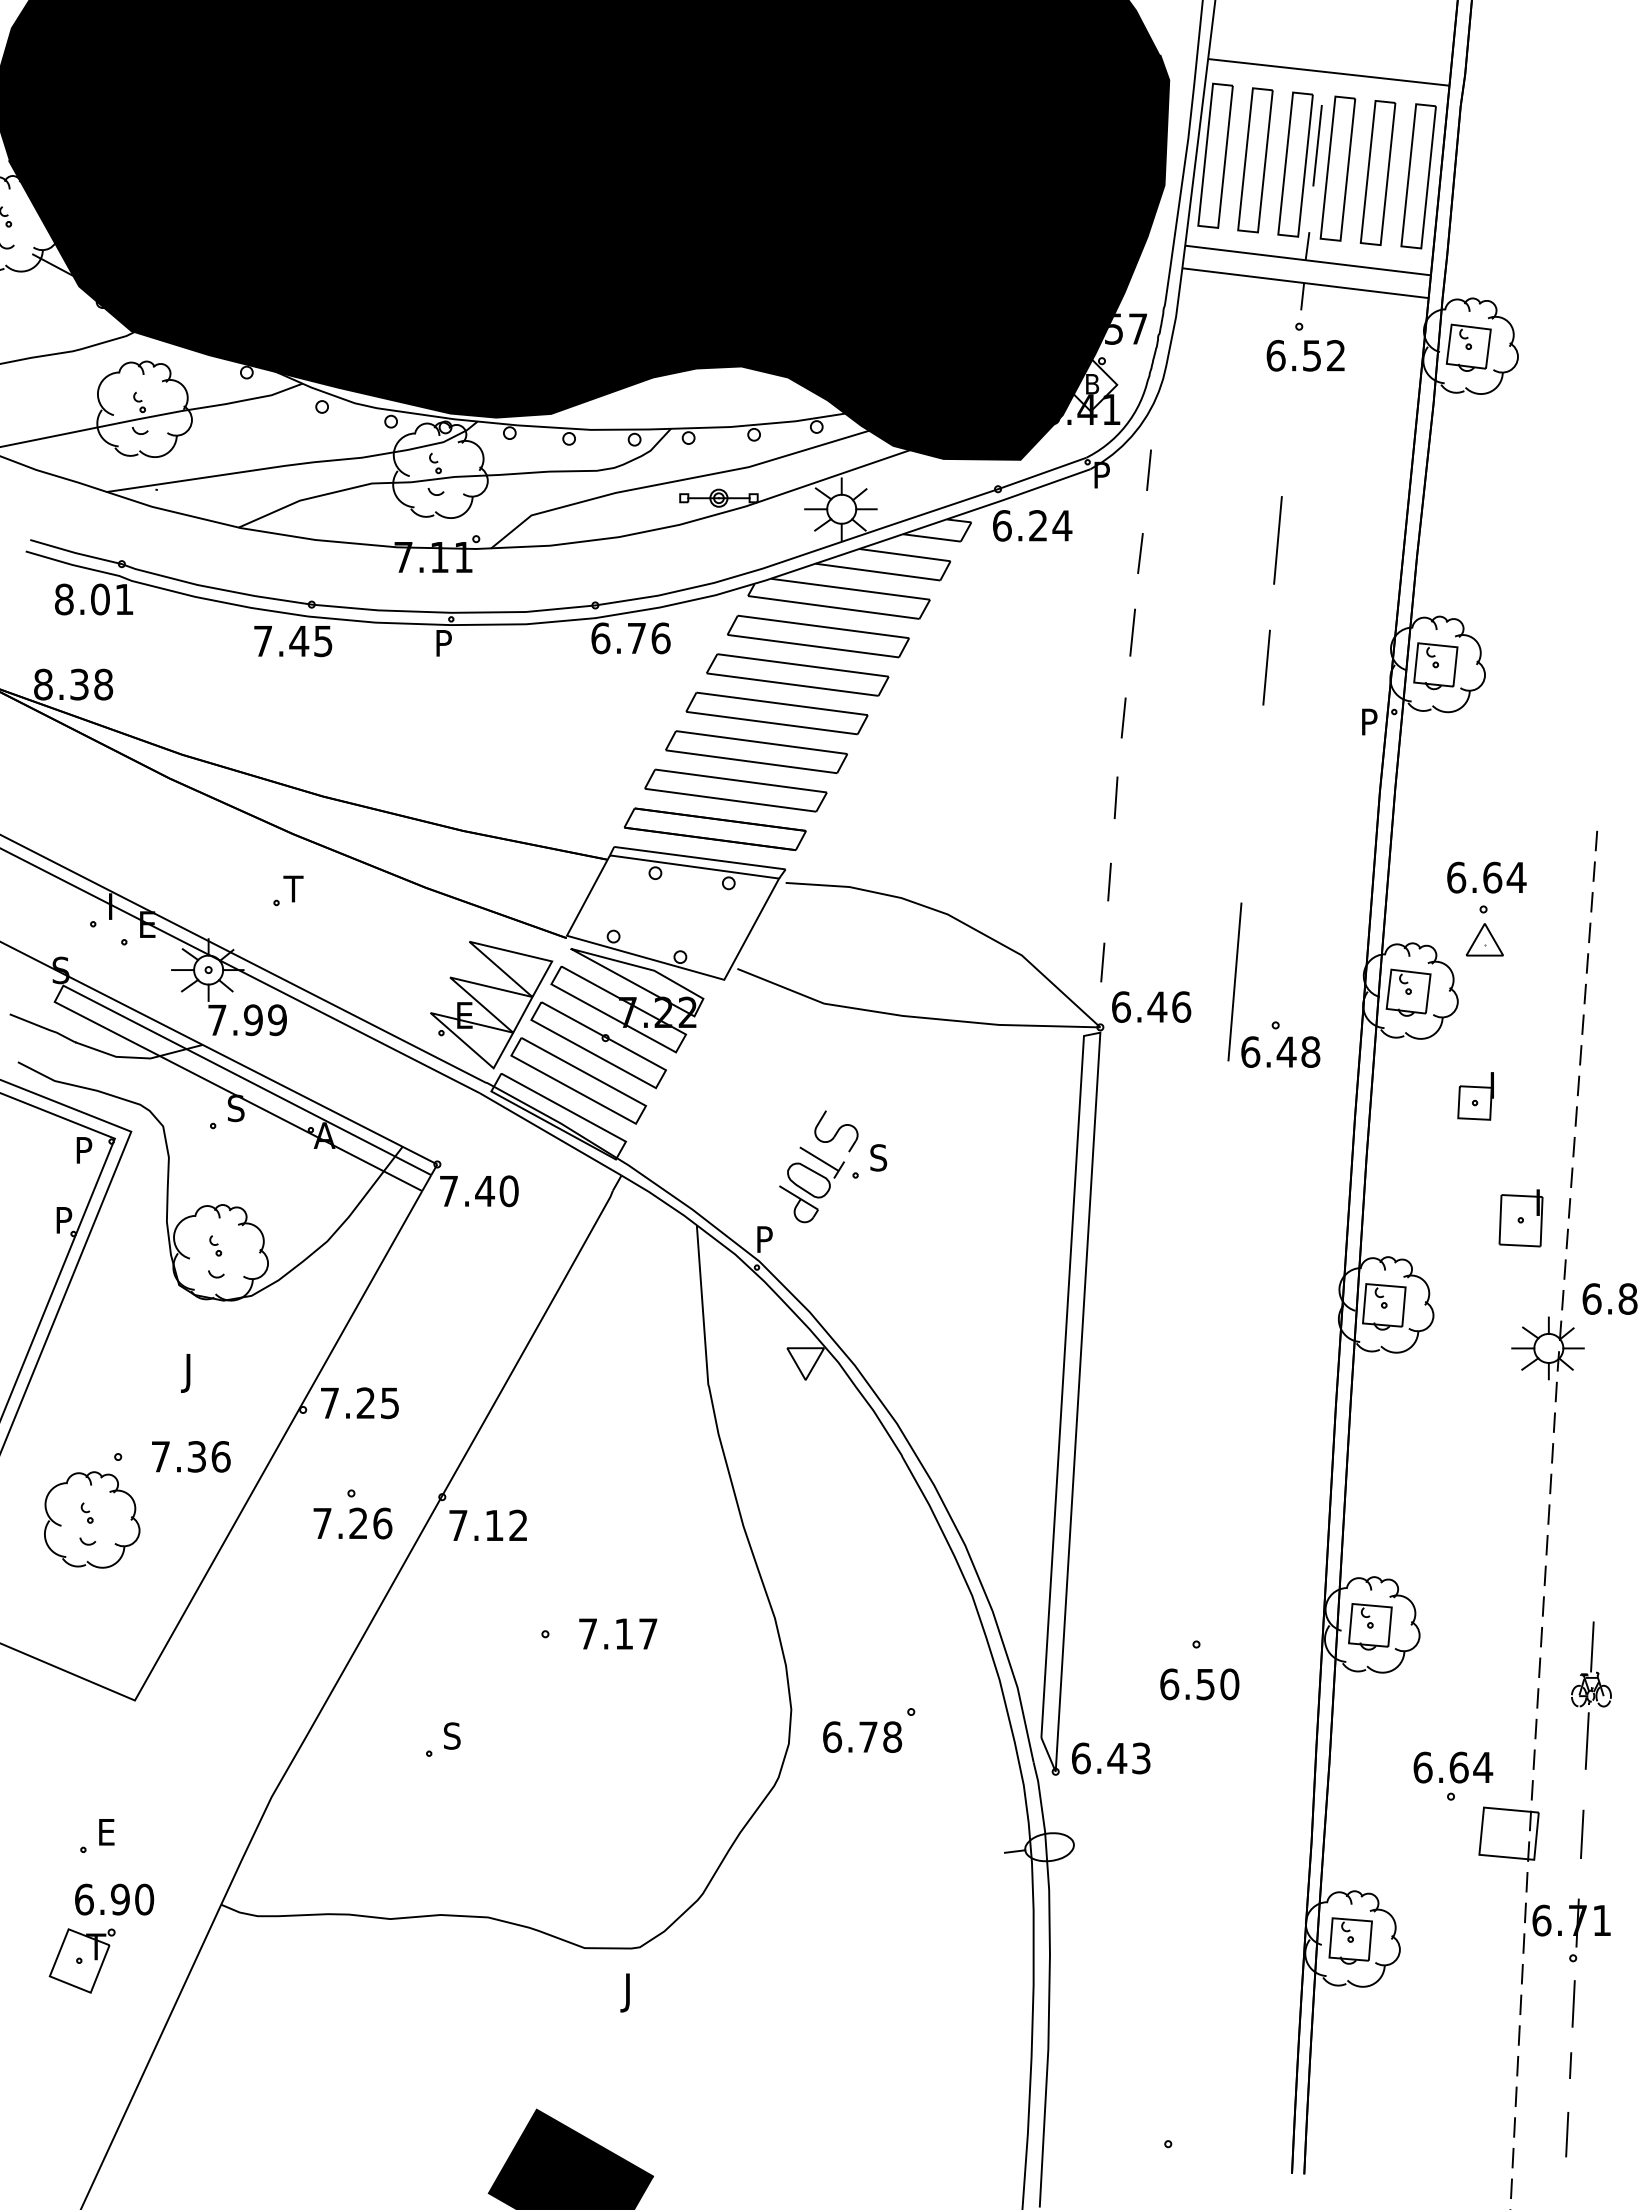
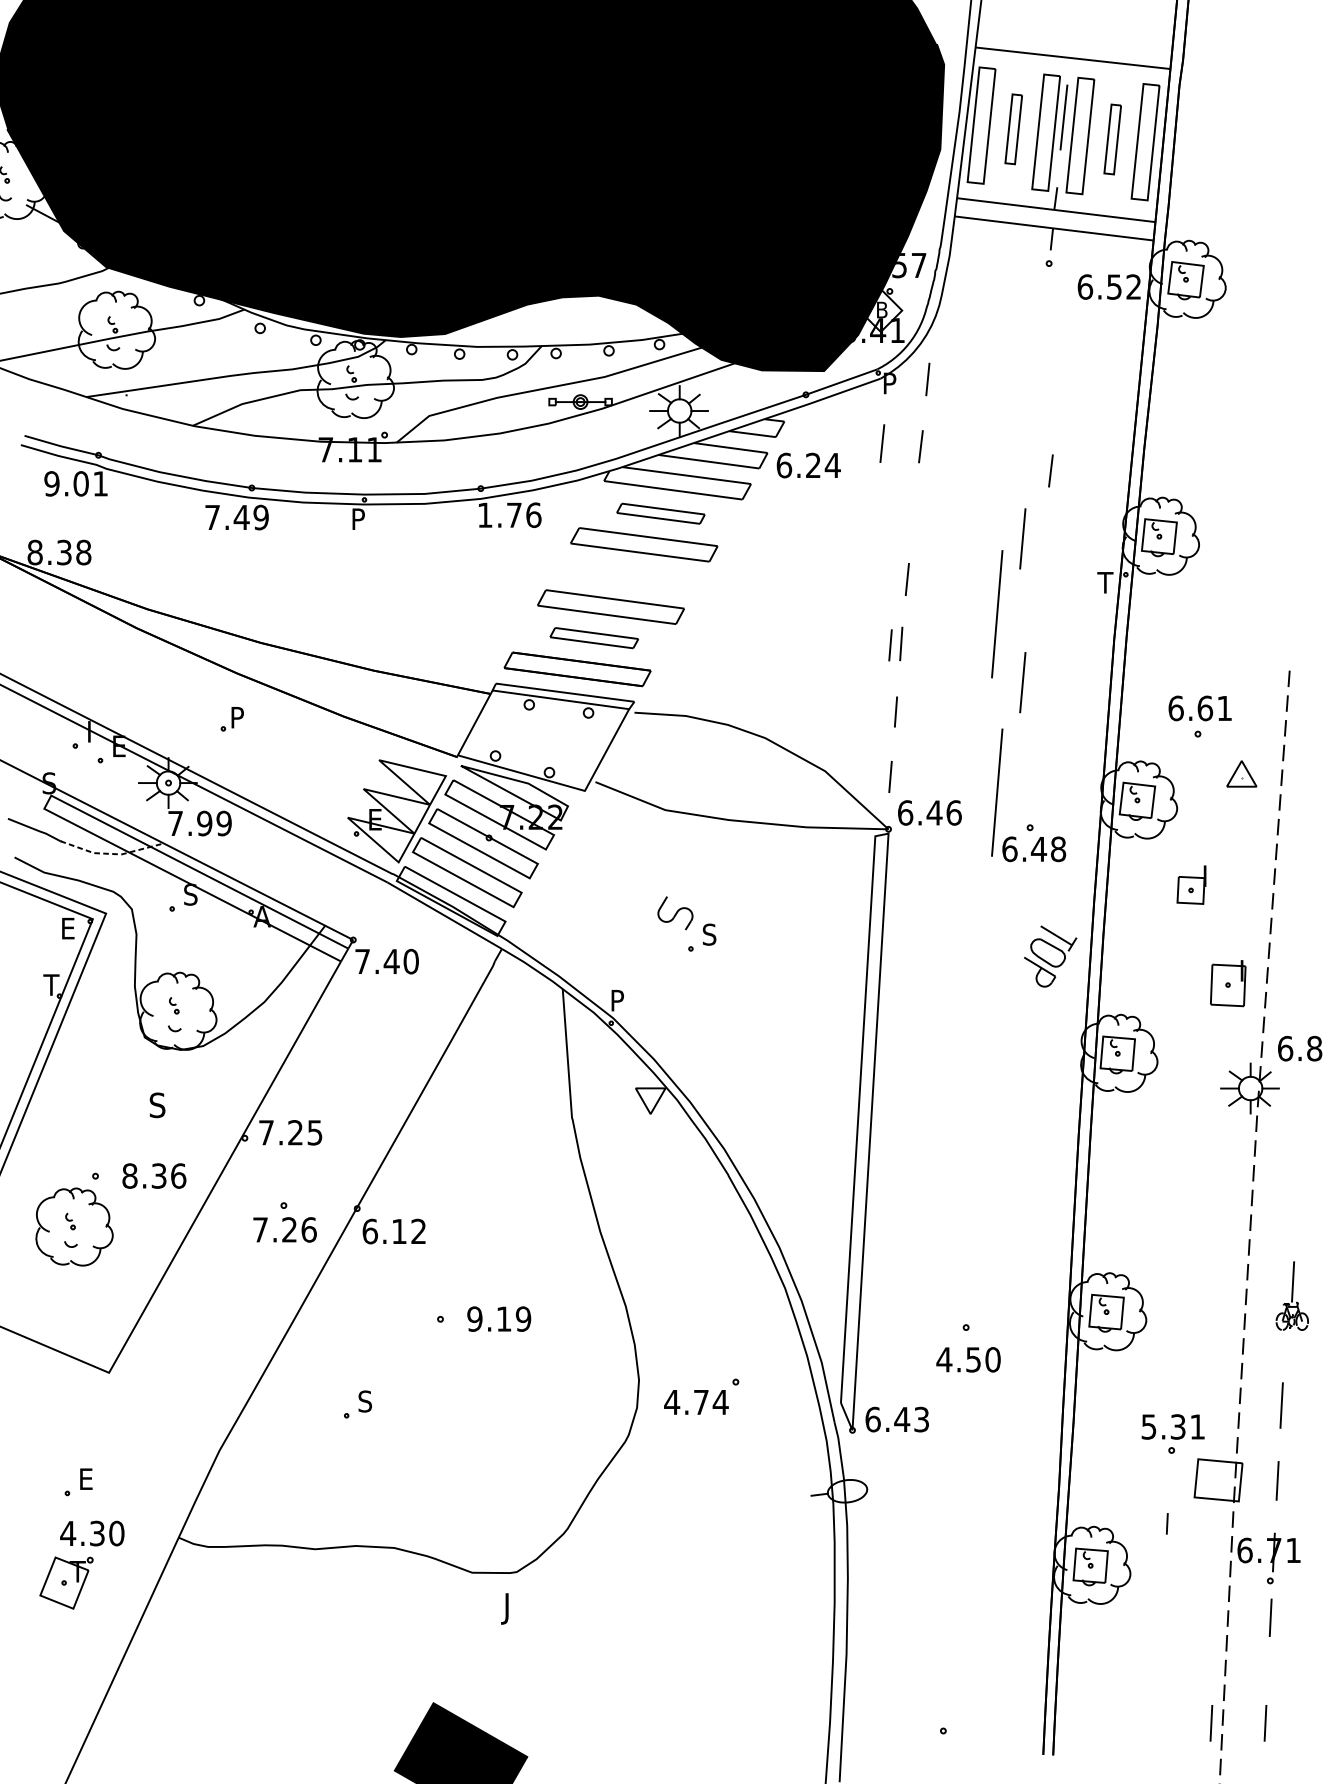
part: (1255, 160) -> (1013, 129), size x0.6
part: (1377, 172) -> (1112, 139), size x0.6
text: (1305, 355) -> (1109, 286), moved
text: (1032, 525) -> (808, 465), moved
line: (1277, 540) -> (1031, 436), removed
line: (1301, 583) -> (1050, 470), added
text: (63, 599) -> (51, 483), 8.01 -> 9.01
line: (1132, 632) -> (882, 443), moved
part: (818, 636) -> (660, 513), size x0.6
text: (600, 638) -> (484, 515), 6.76 -> 1.76
text: (322, 640) -> (260, 516), 7.45 -> 7.49
part: (776, 713) -> (627, 575), removed
text: (1368, 721) -> (1105, 582), P -> T
line: (1234, 760) -> (996, 613), added
part: (735, 790) -> (593, 638), size x0.6
line: (1102, 799) -> (890, 645), added
line: (1266, 845) -> (1022, 682), added
text: (1516, 877) -> (1224, 708), 6.64 -> 6.61
text: (293, 888) -> (237, 717), T -> P
part: (1484, 939) -> (1241, 773), moved
line: (138, 1057) -> (111, 853), solid -> dashed
text: (86, 1150) -> (69, 928), P -> E
part: (811, 1184) -> (1050, 956), moved
text: (63, 1220) -> (51, 985), P -> T
text: (192, 1372) -> (155, 1107), J -> S
text: (160, 1456) -> (129, 1175), 7.36 -> 8.36
text: (458, 1525) -> (370, 1231), 7.12 -> 6.12
text: (617, 1633) -> (498, 1318), 7.17 -> 9.19
part: (1591, 1664) -> (1292, 1296), moved
text: (1169, 1684) -> (944, 1359), 6.50 -> 4.50
text: (862, 1736) -> (696, 1401), 6.78 -> 4.74
text: (1453, 1767) -> (1173, 1426), 6.64 -> 5.31
text: (101, 1899) -> (82, 1533), 6.90 -> 4.30
line: (1570, 2065) -> (1167, 1523), moved
line: (1500, 2134) -> (1211, 1723), added

